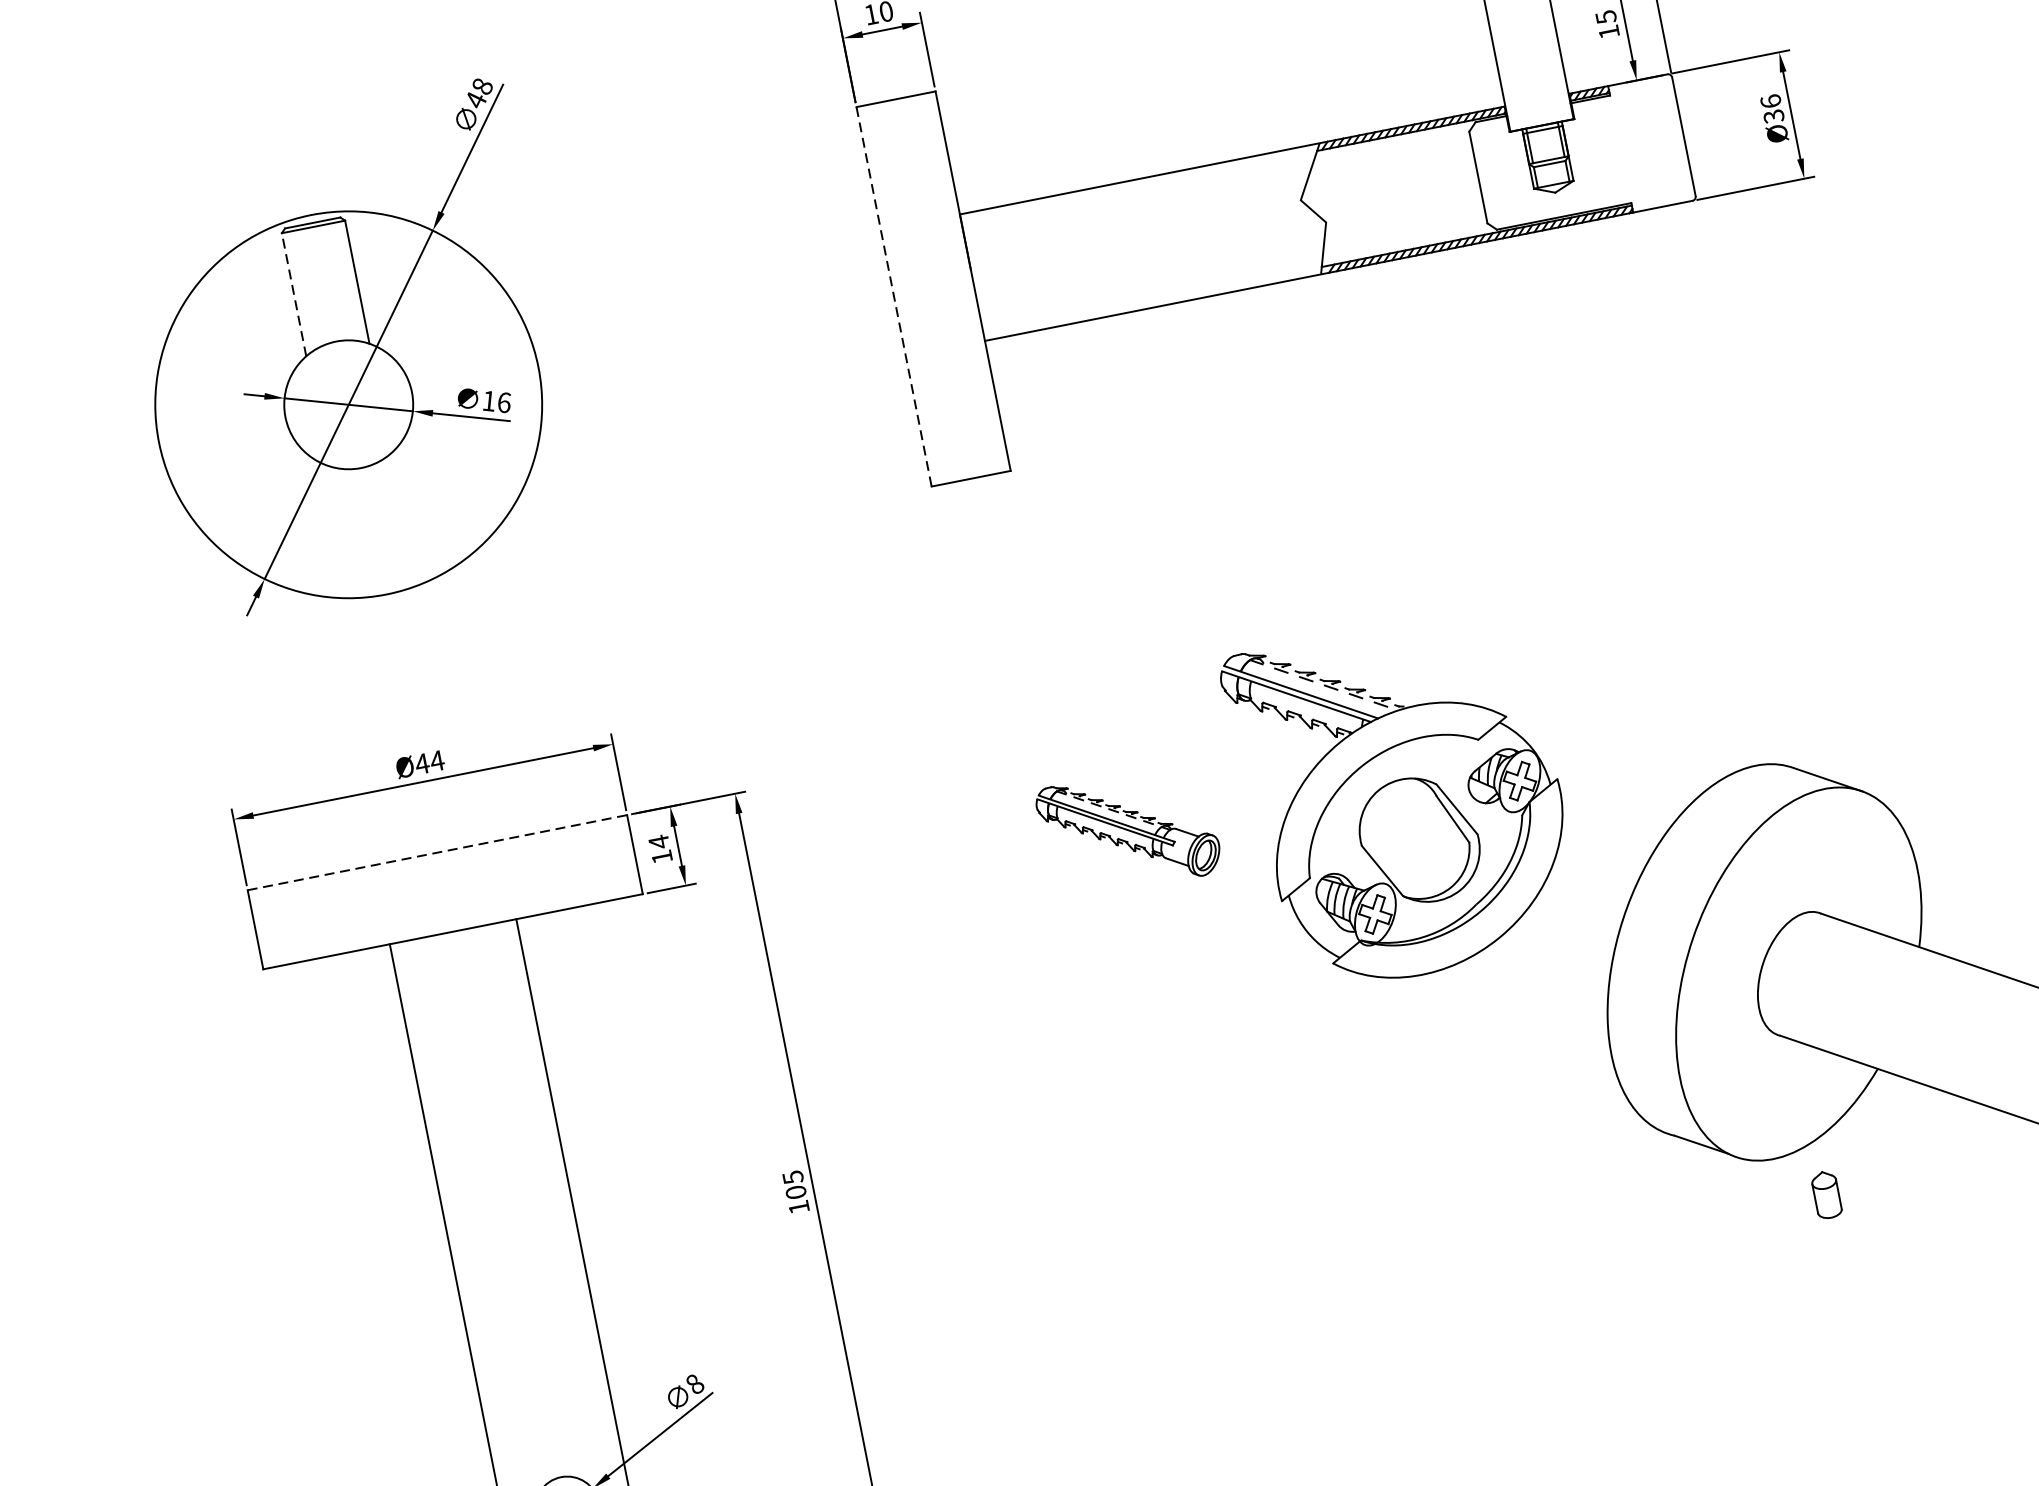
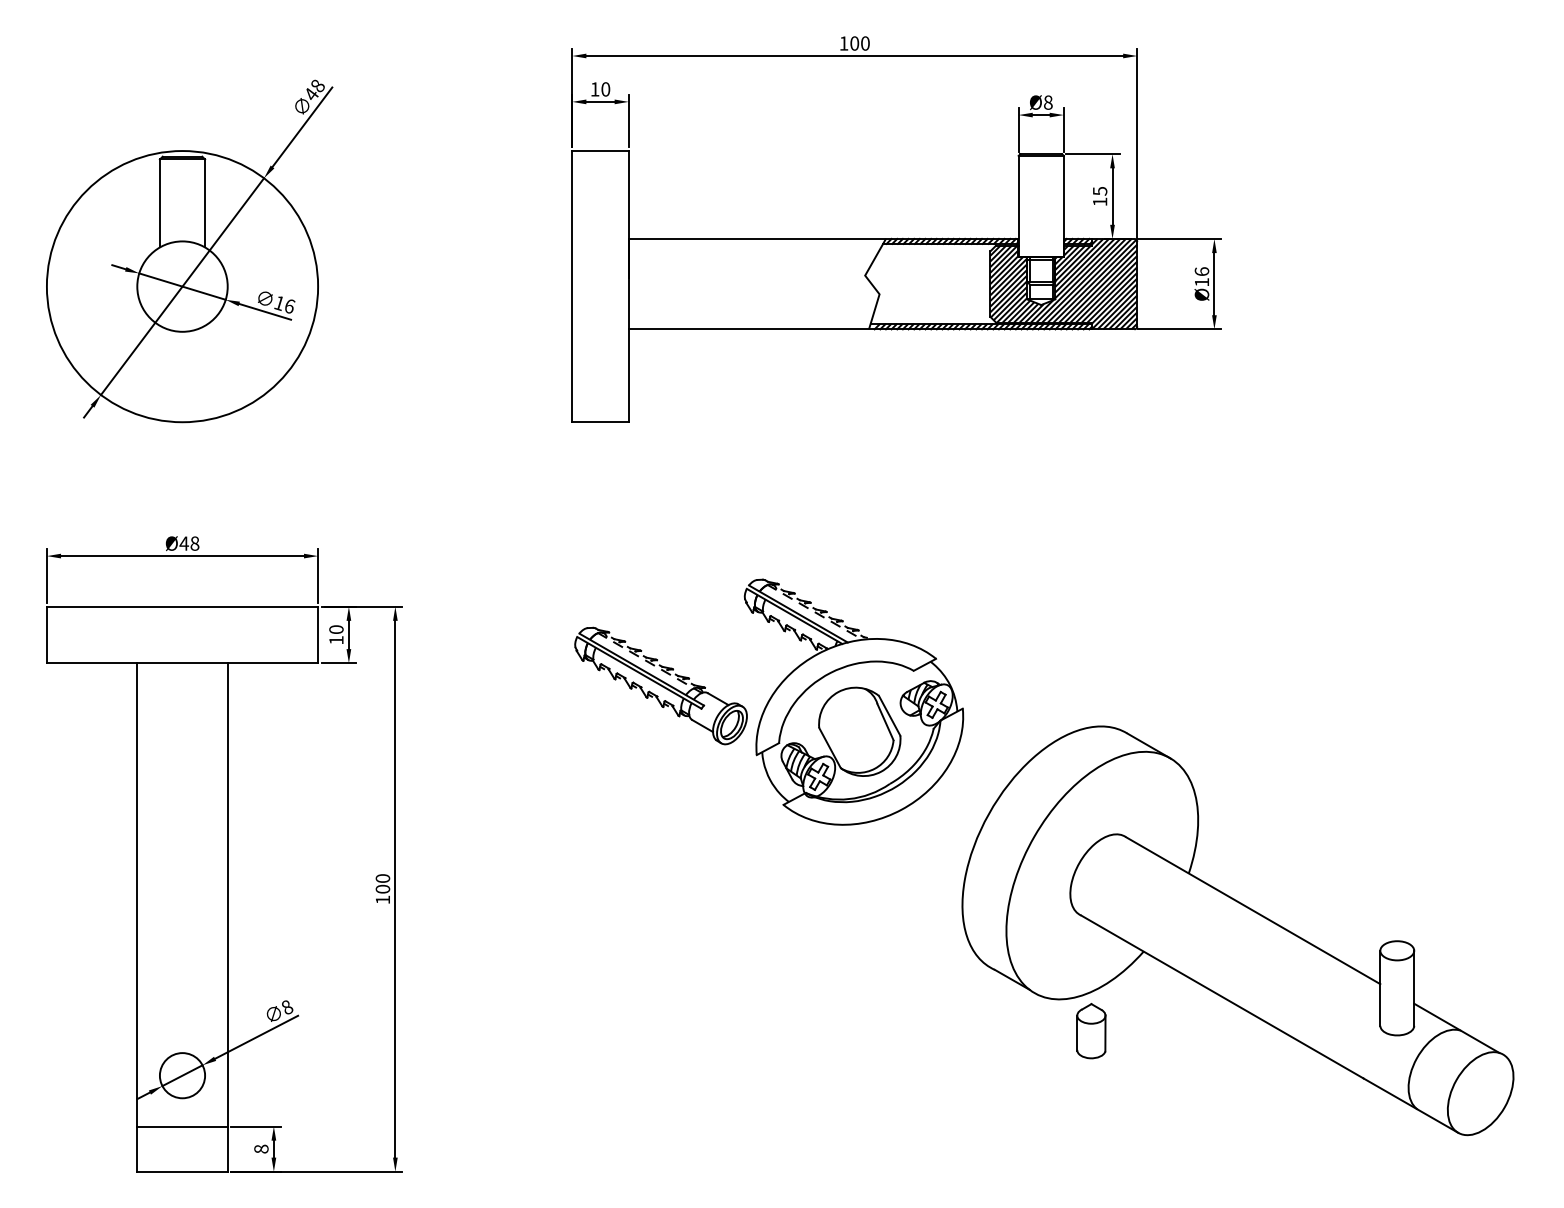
text: (1773, 116) -> (1201, 282), Ø36 -> Ø16
hatch: (1580, 156) -> (1063, 283), added
line: (293, 294) -> (159, 203), dashed -> solid
line: (894, 296) -> (572, 286), dashed -> solid
text: (436, 760) -> (194, 543), Ø44 -> Ø48
part: (1128, 830) -> (660, 685), size x1.43
text: (659, 841) -> (336, 629), 14 -> 10
line: (437, 852) -> (182, 606), dashed -> solid
text: (792, 1177) -> (382, 878), 105 -> 100
part: (1826, 1195) -> (1091, 1031), size x1.67

